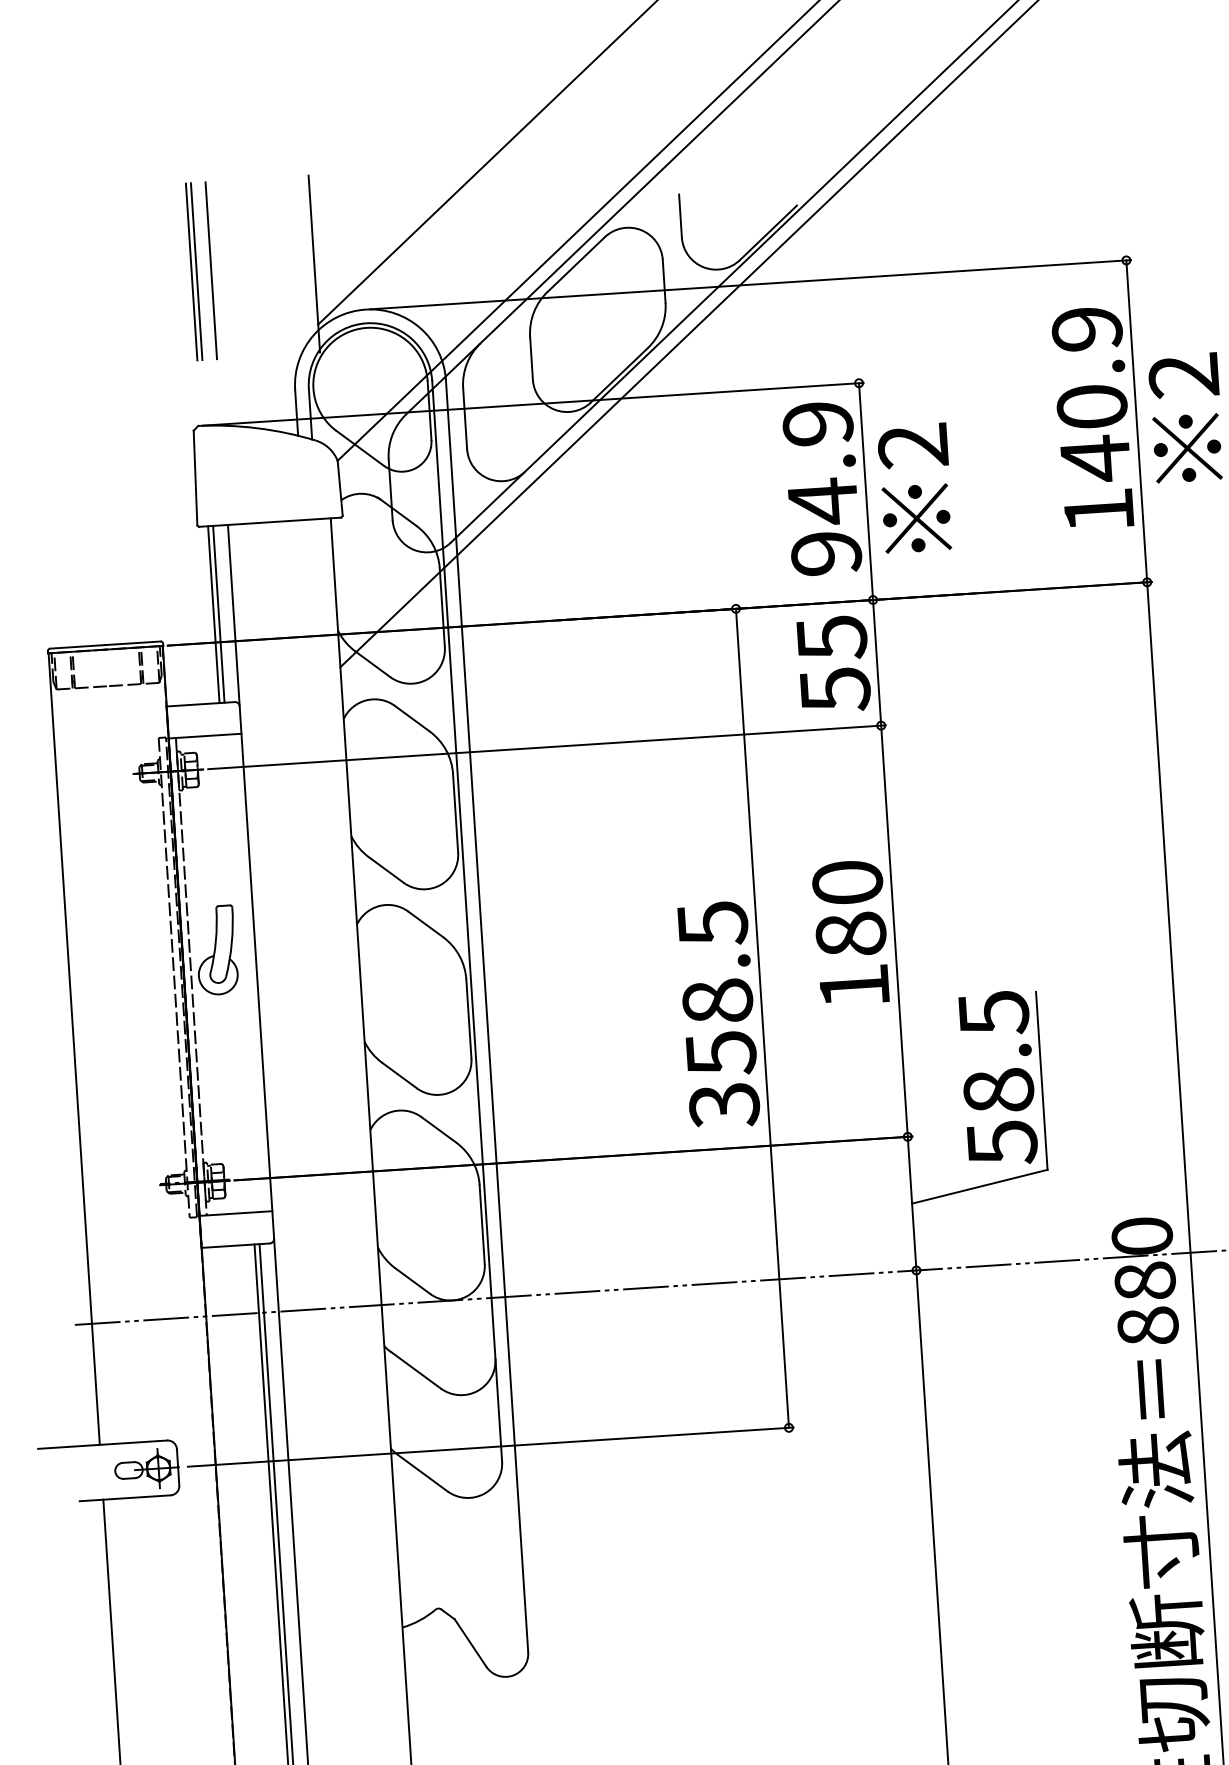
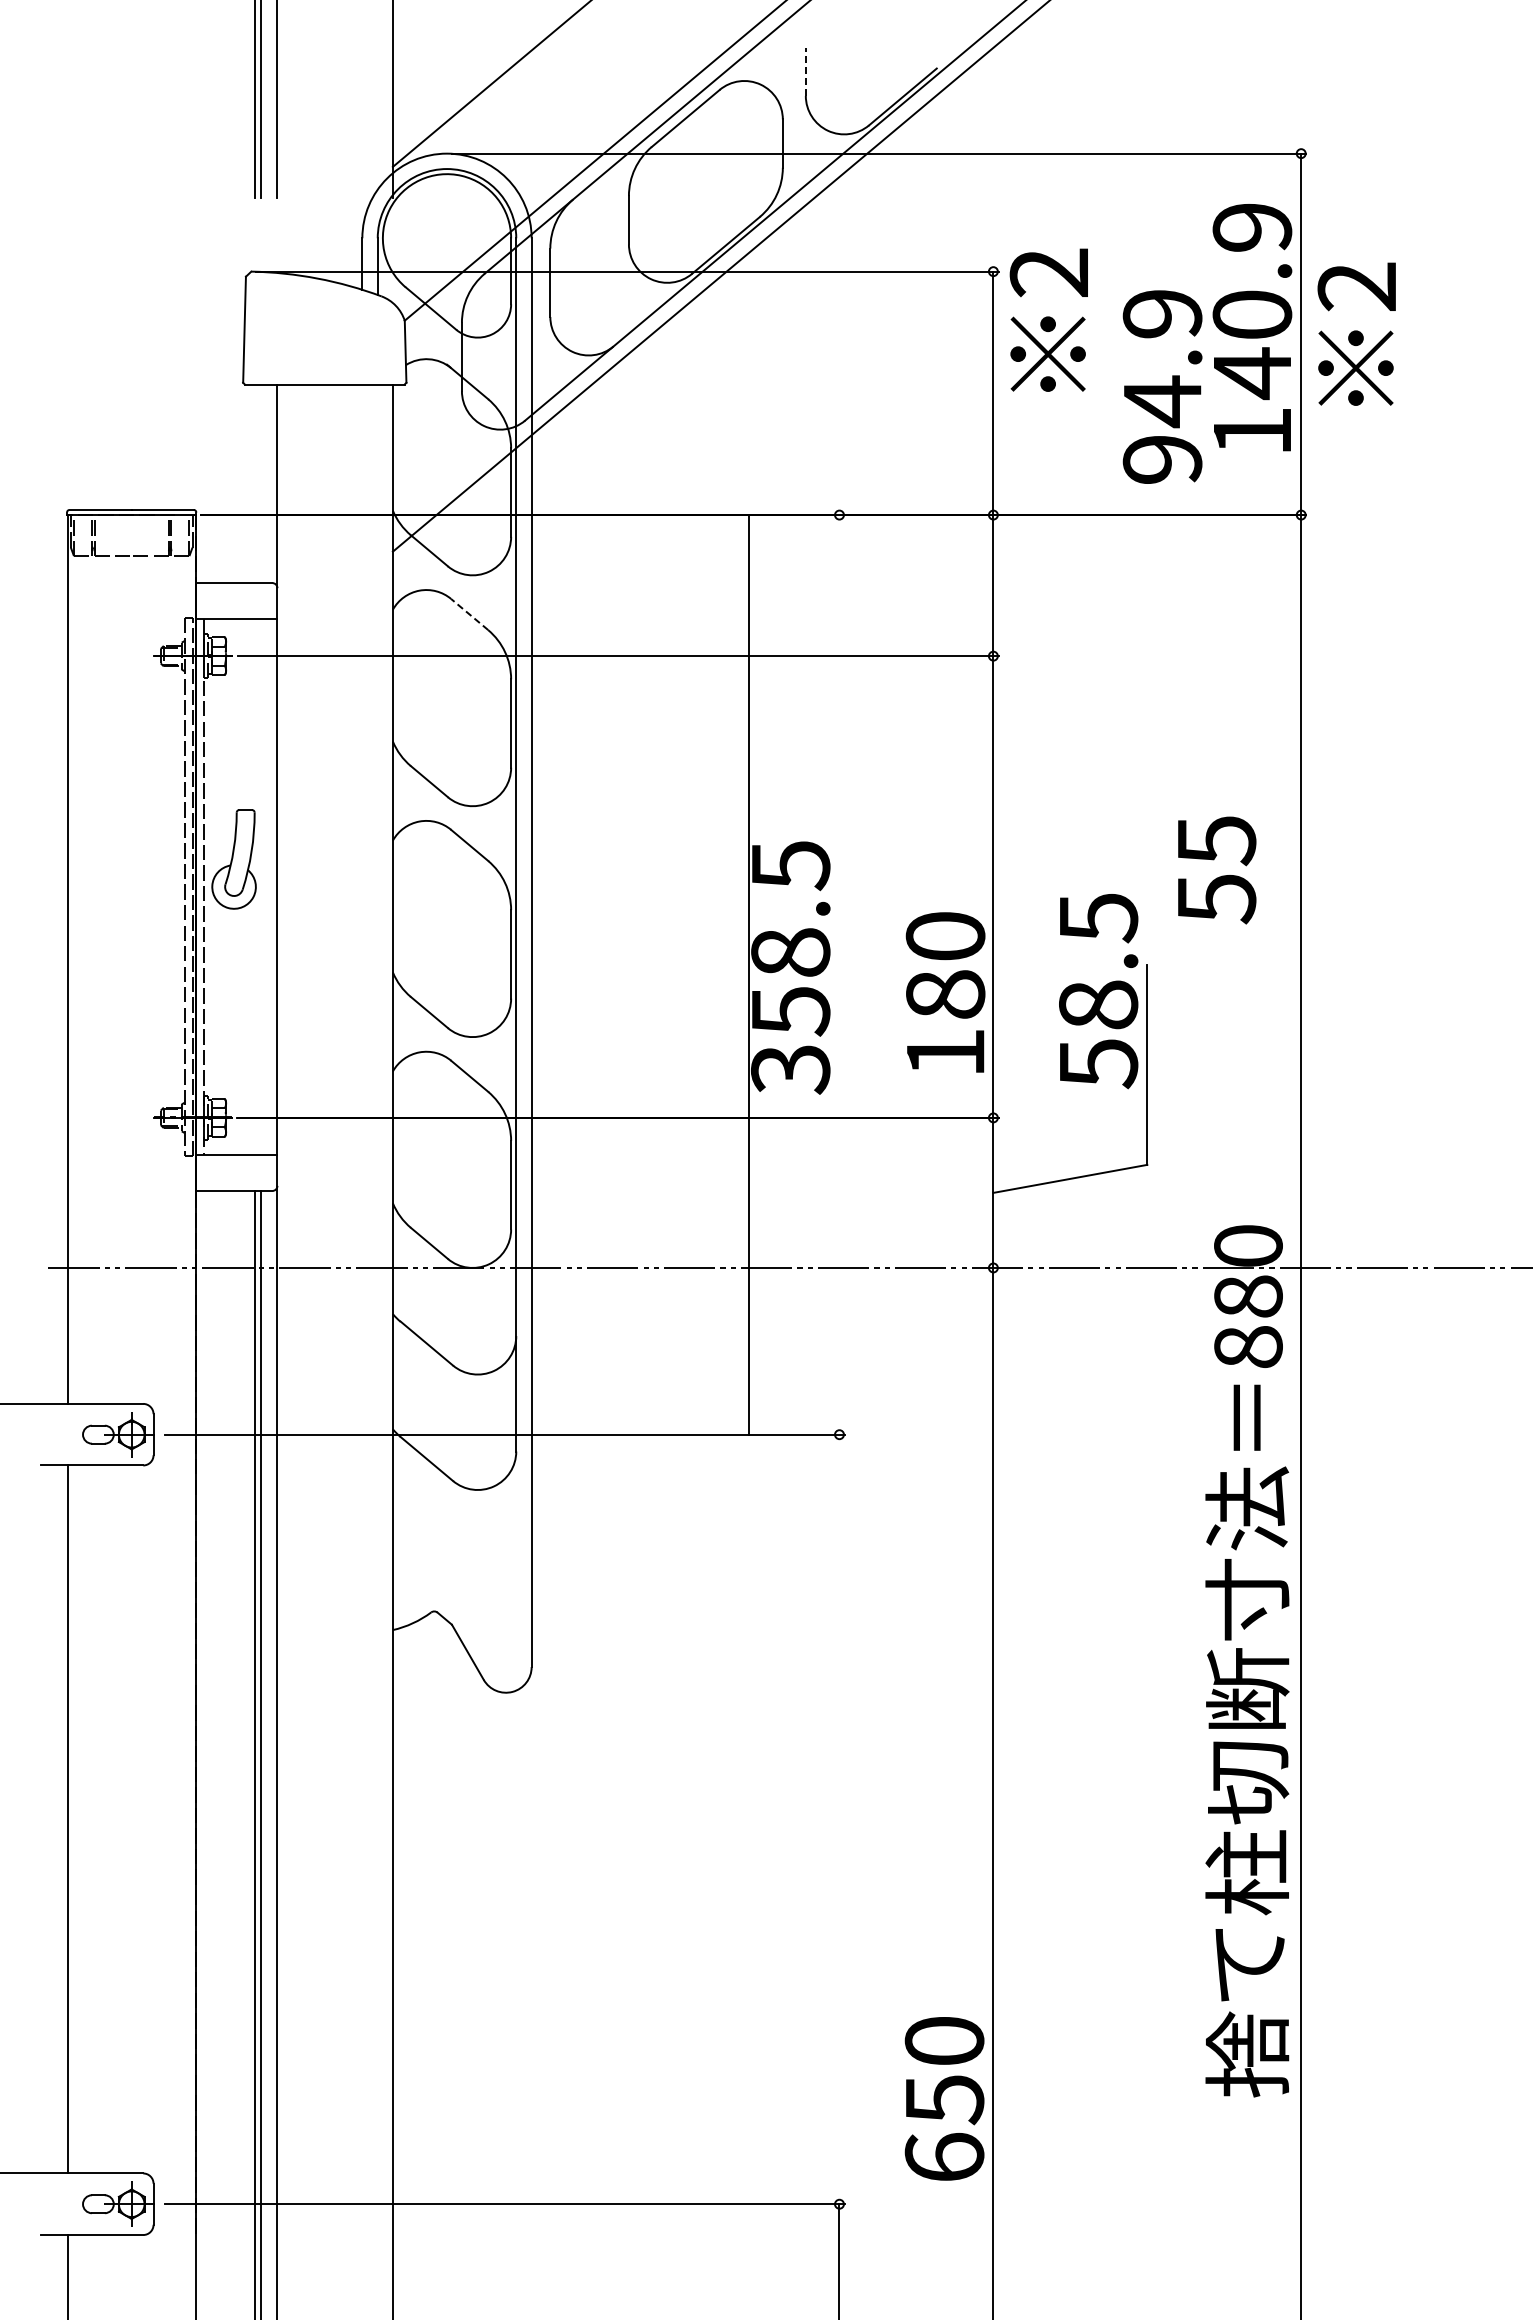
line: (680, 215) -> (805, 71), solid -> dashed
text: (915, 487) -> (1048, 319), moved
text: (822, 488) -> (1162, 386), moved
line: (214, 614) -> (255, 483), removed
line: (218, 614) -> (260, 483), removed
text: (834, 664) -> (1217, 870), moved
line: (412, 718) -> (469, 614), solid -> dashed
text: (850, 932) -> (945, 992), moved
line: (762, 1018) -> (749, 974), moved
text: (998, 1078) -> (1098, 991), moved

